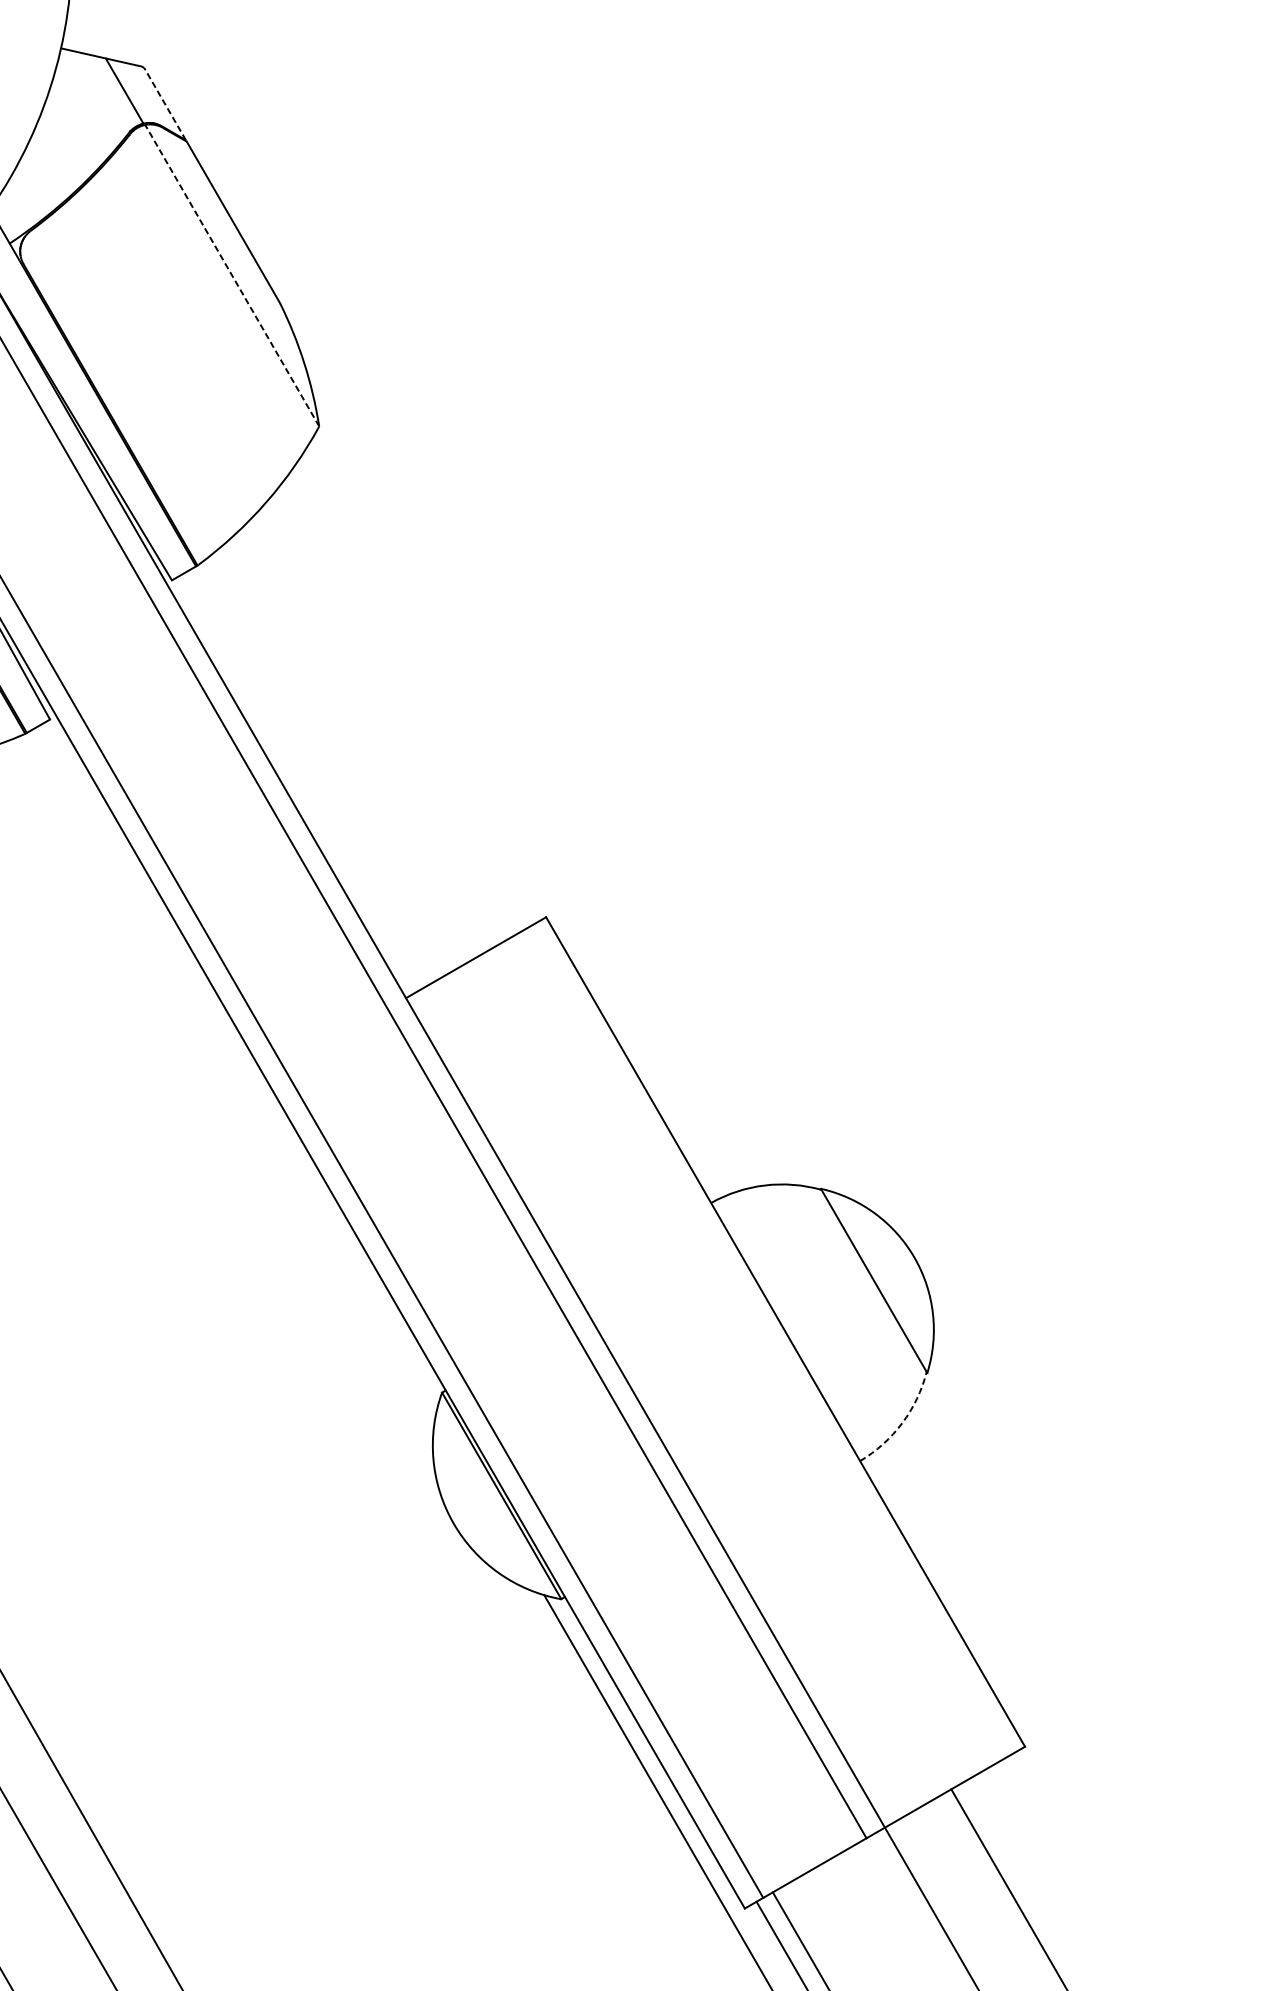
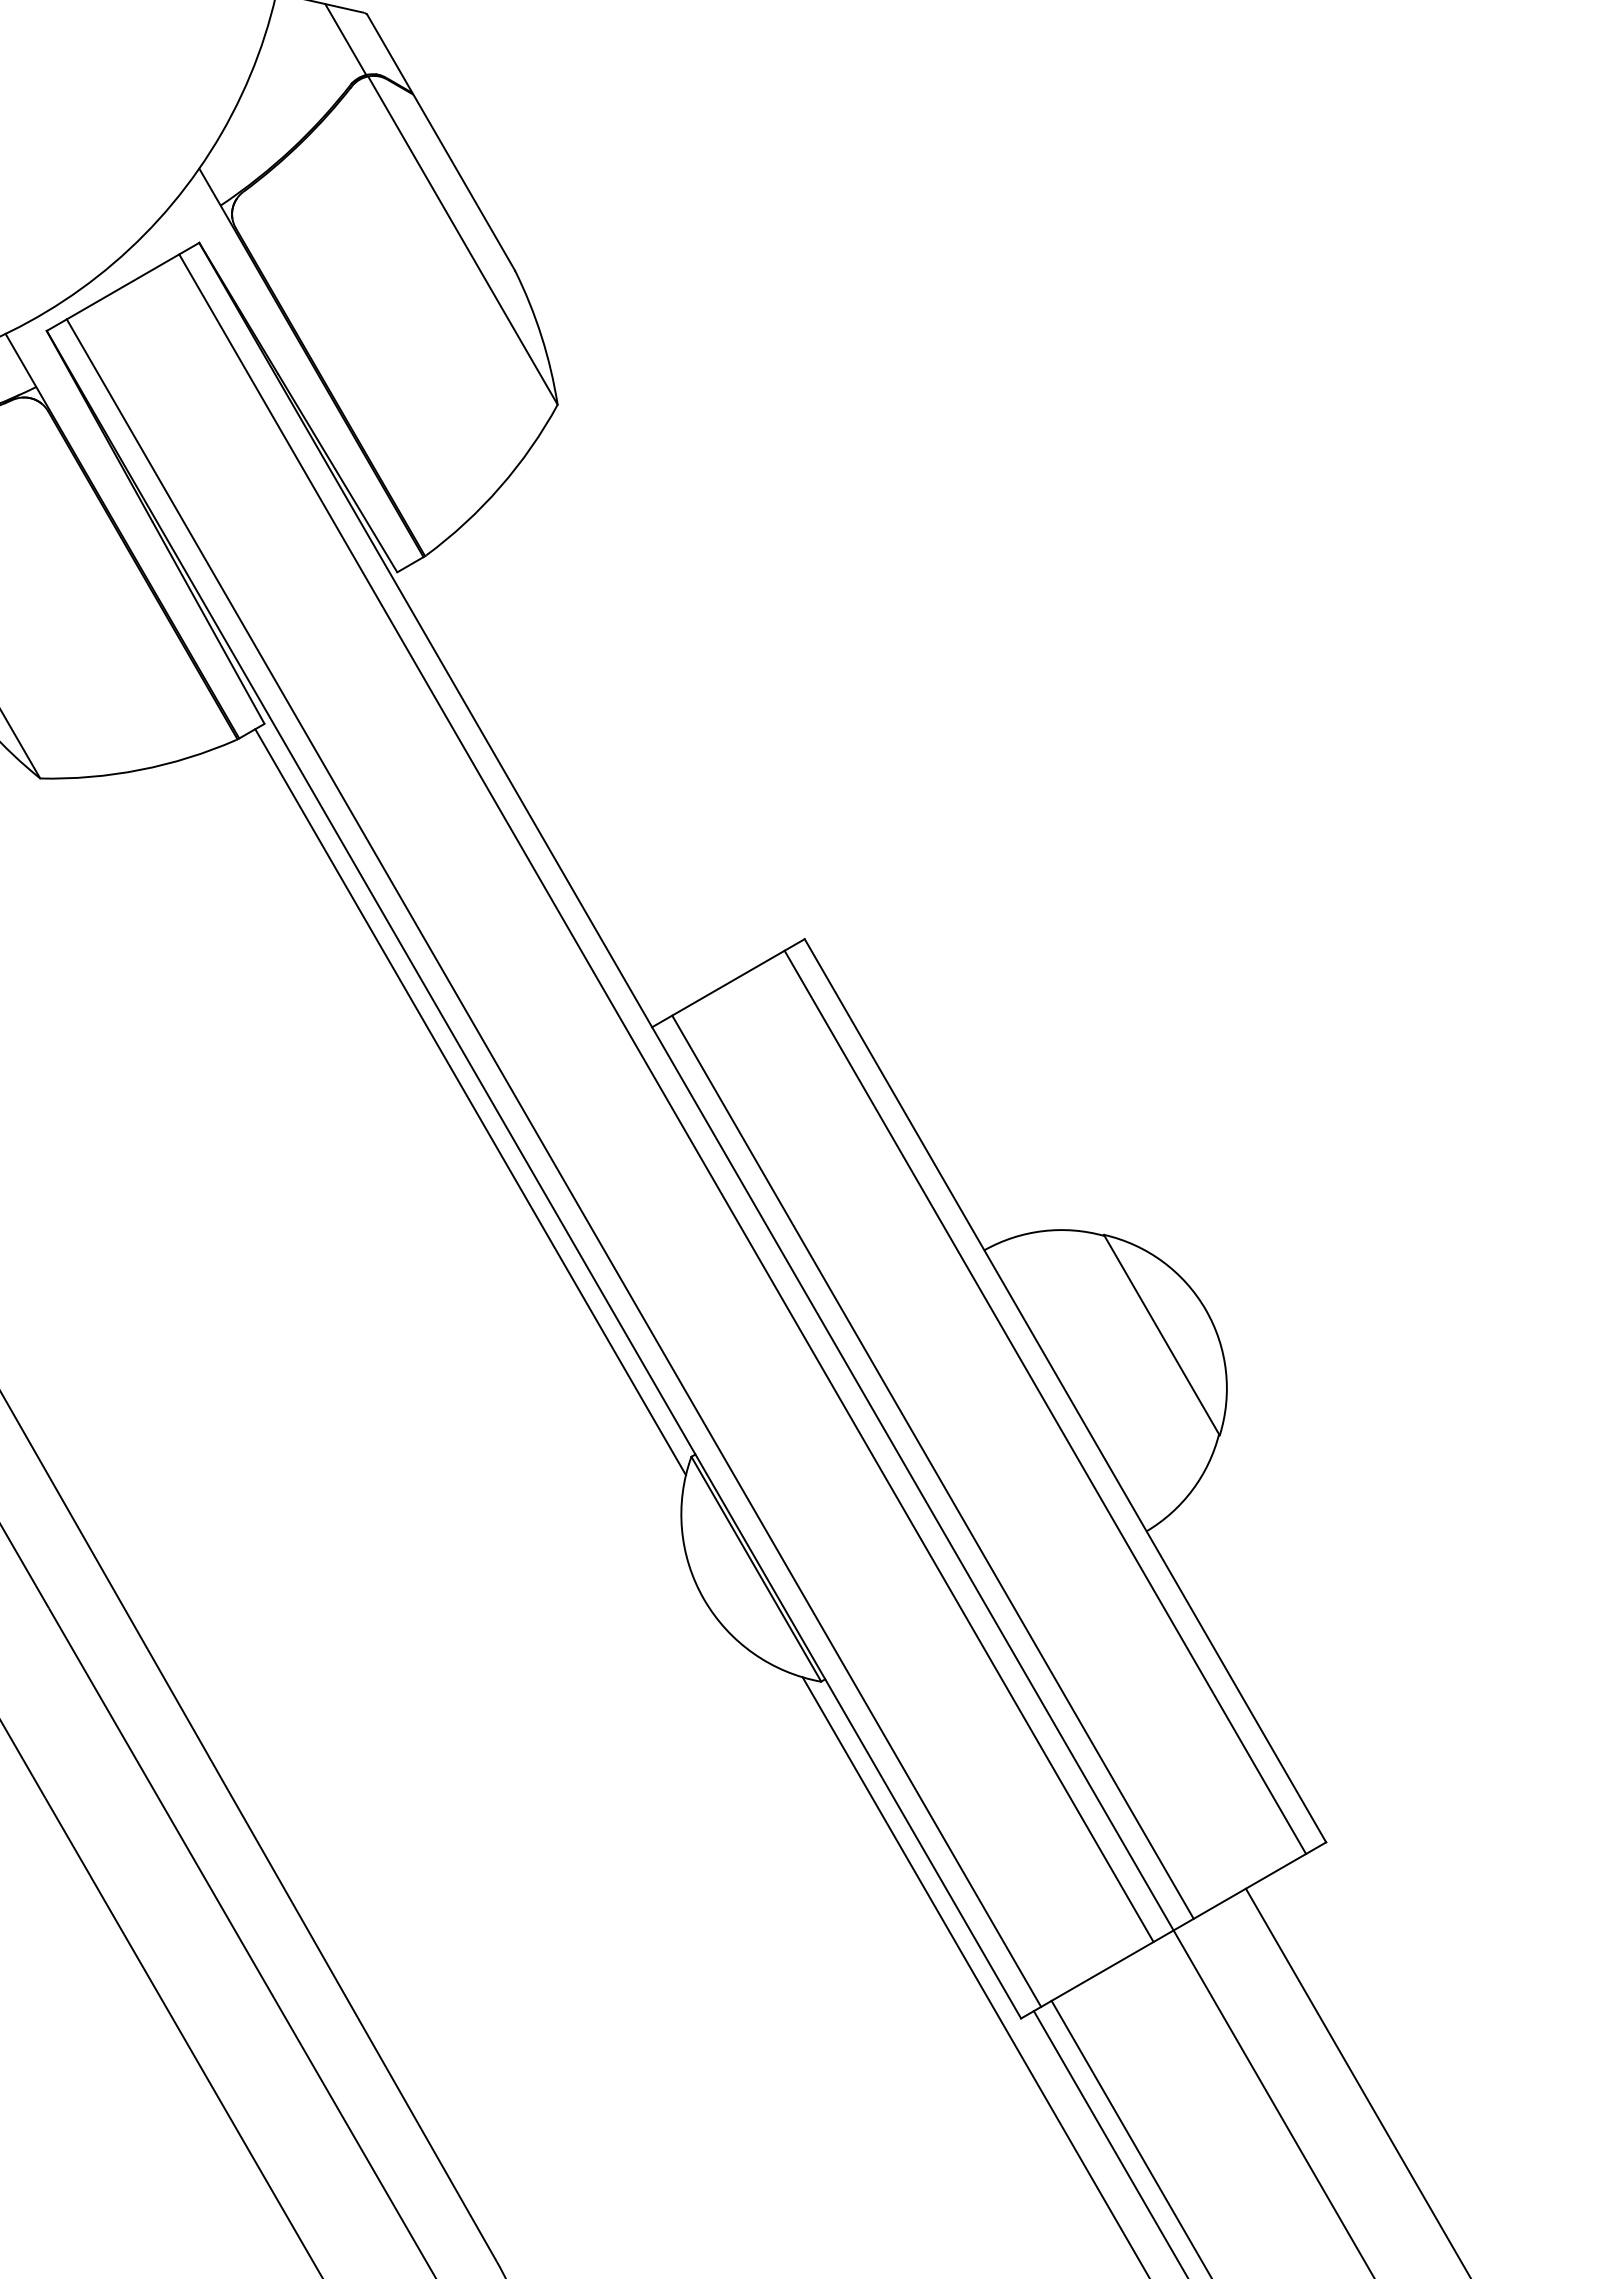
line: (164, 103) -> (389, 53), dashed -> solid
line: (231, 275) -> (462, 240), dashed -> solid
line: (239, 1067) -> (470, 1102), added
line: (767, 1341) -> (1045, 1401), added
line: (663, 1401) -> (932, 1466), added
arc: (902, 1423) -> (1192, 1490), dashed -> solid

